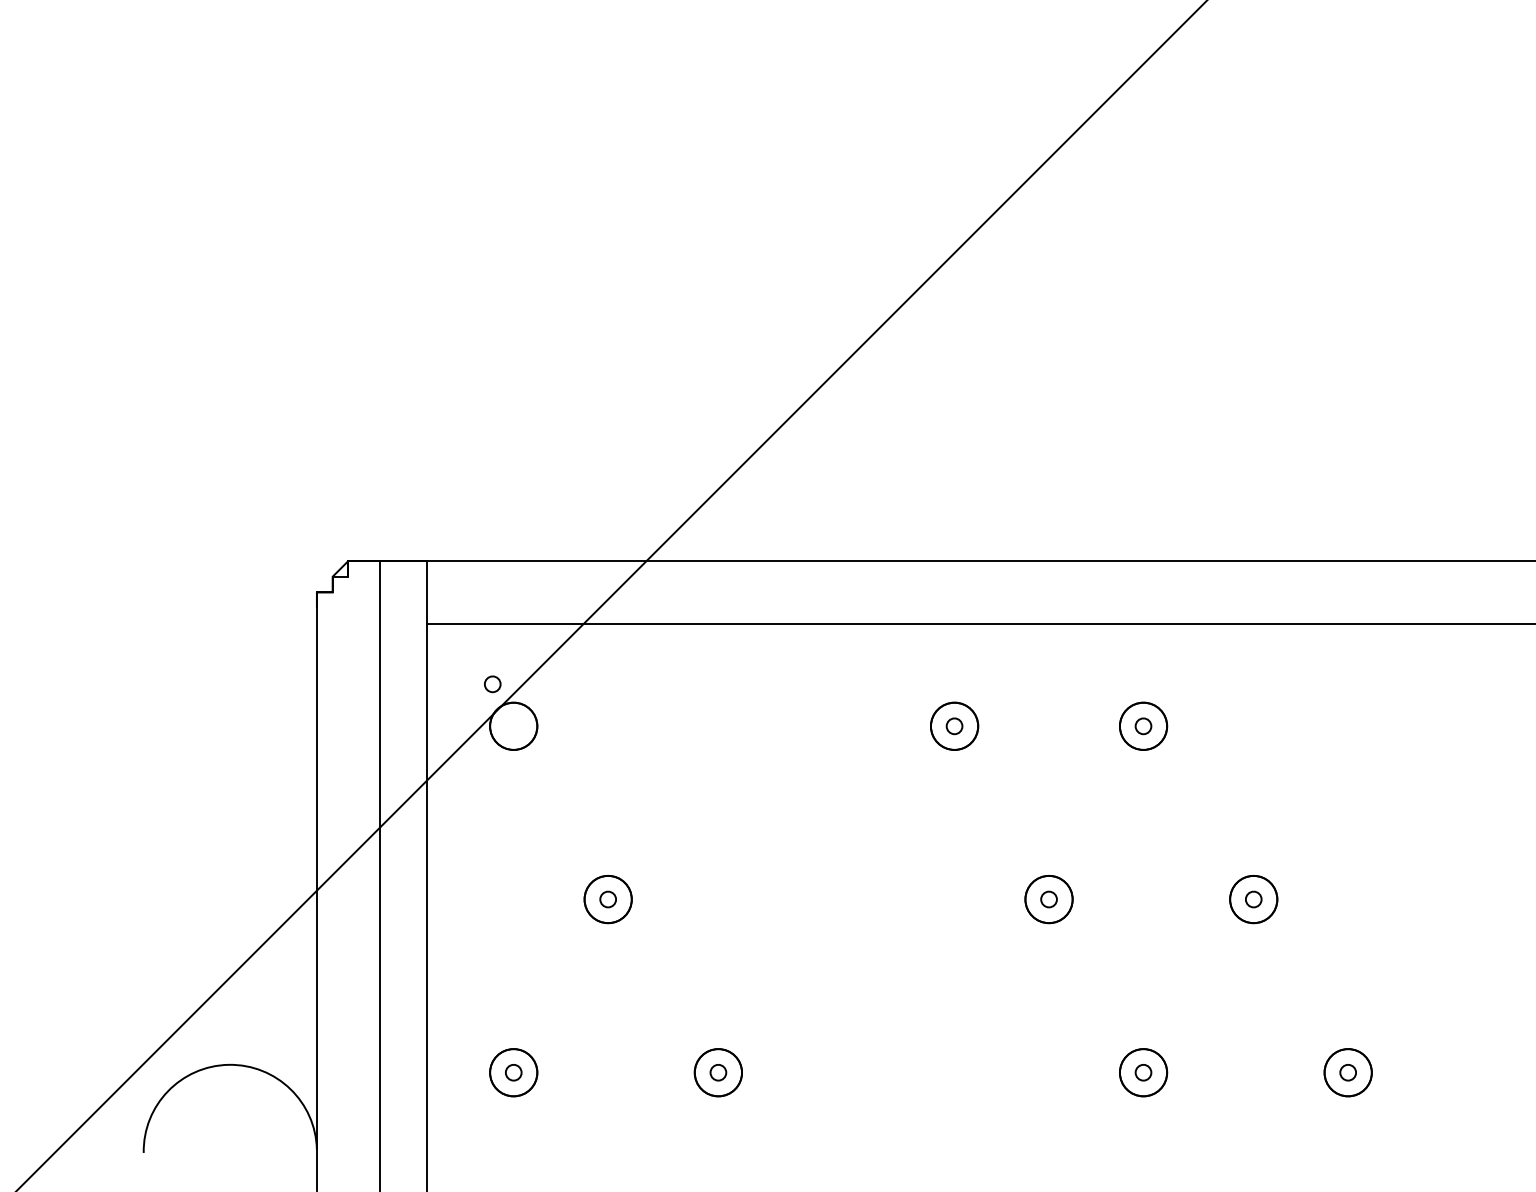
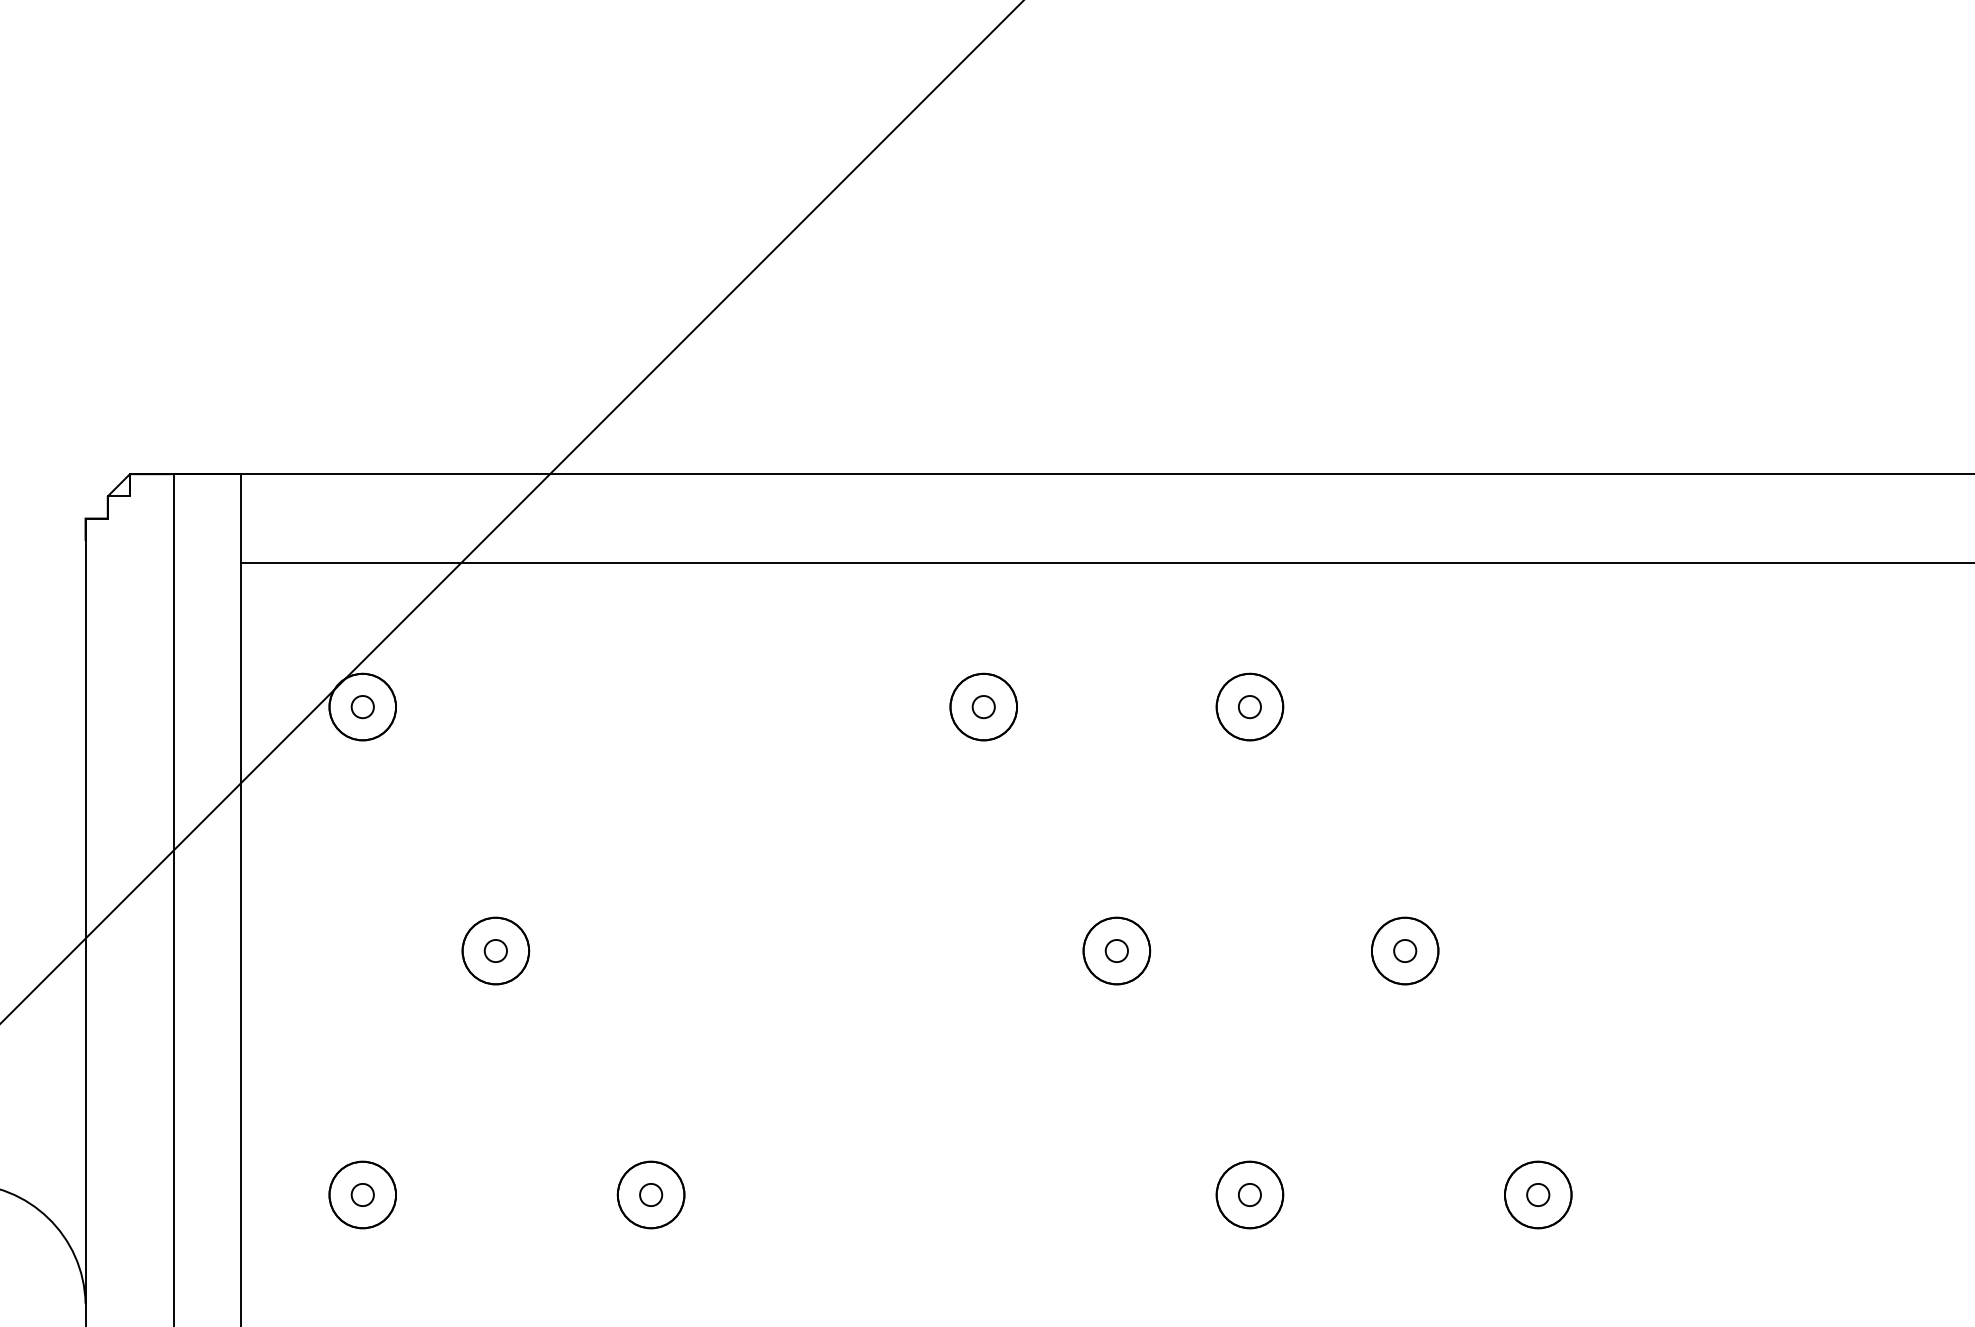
part: (492, 684) -> (362, 707), moved

